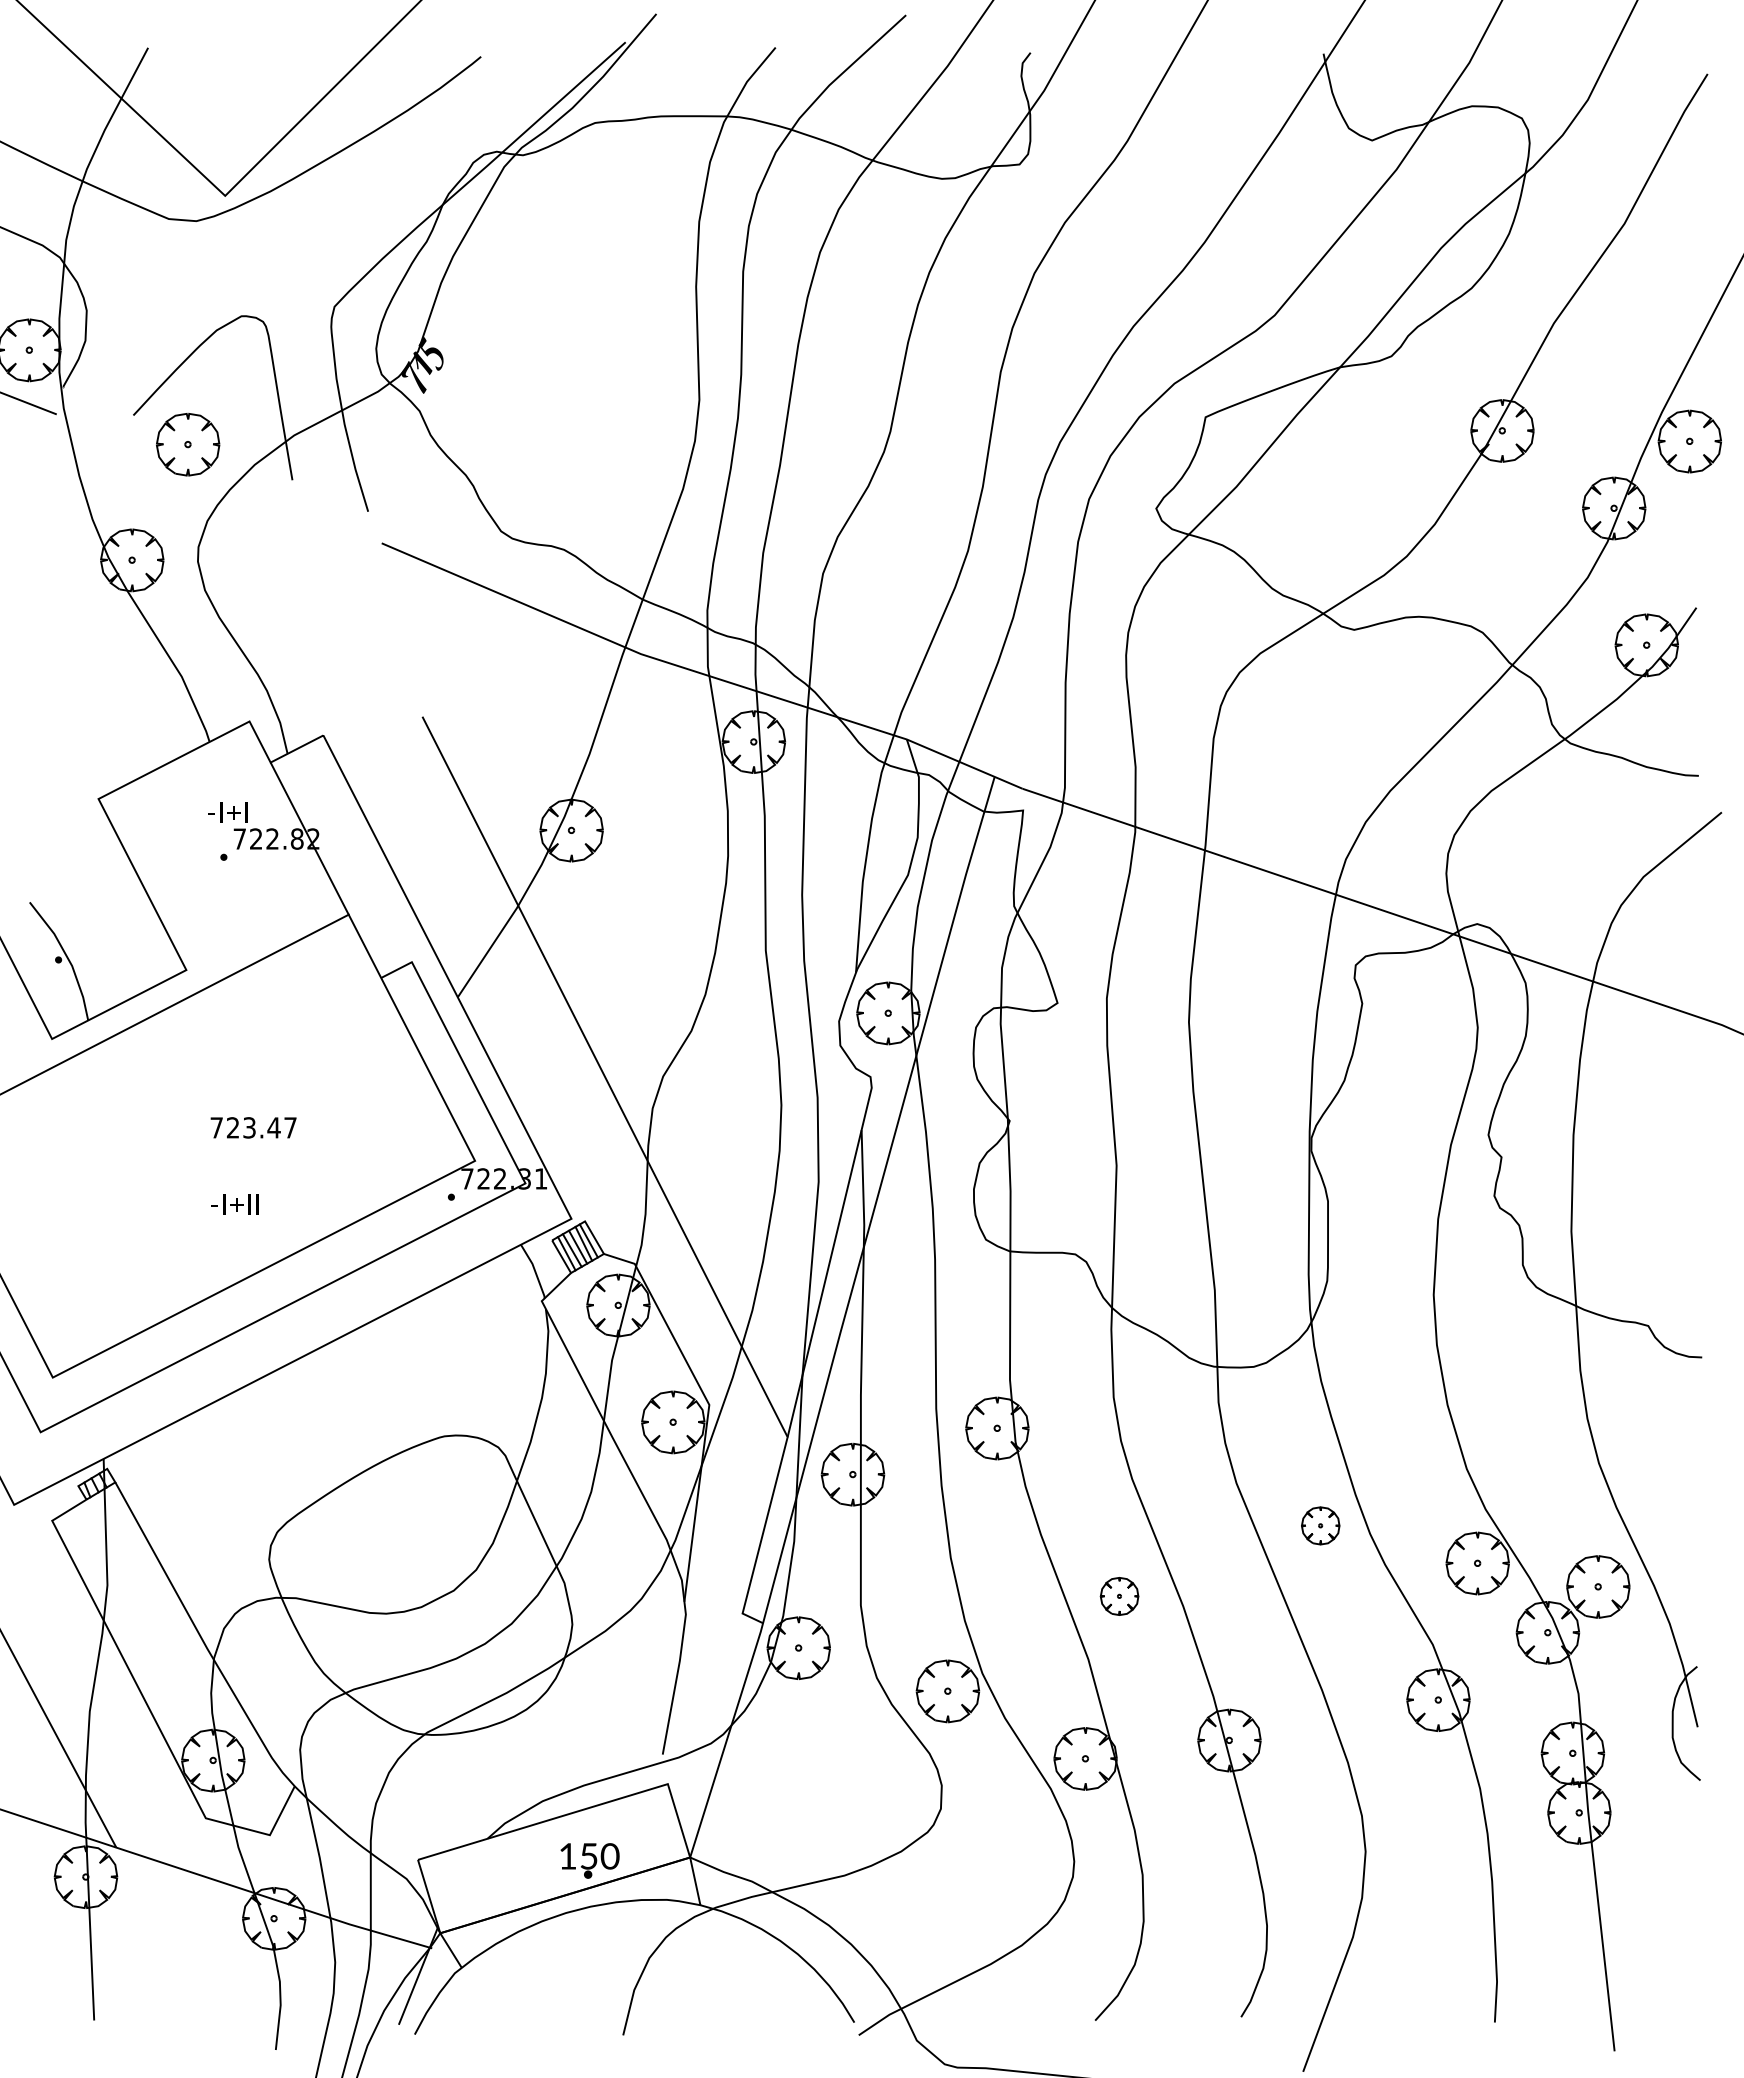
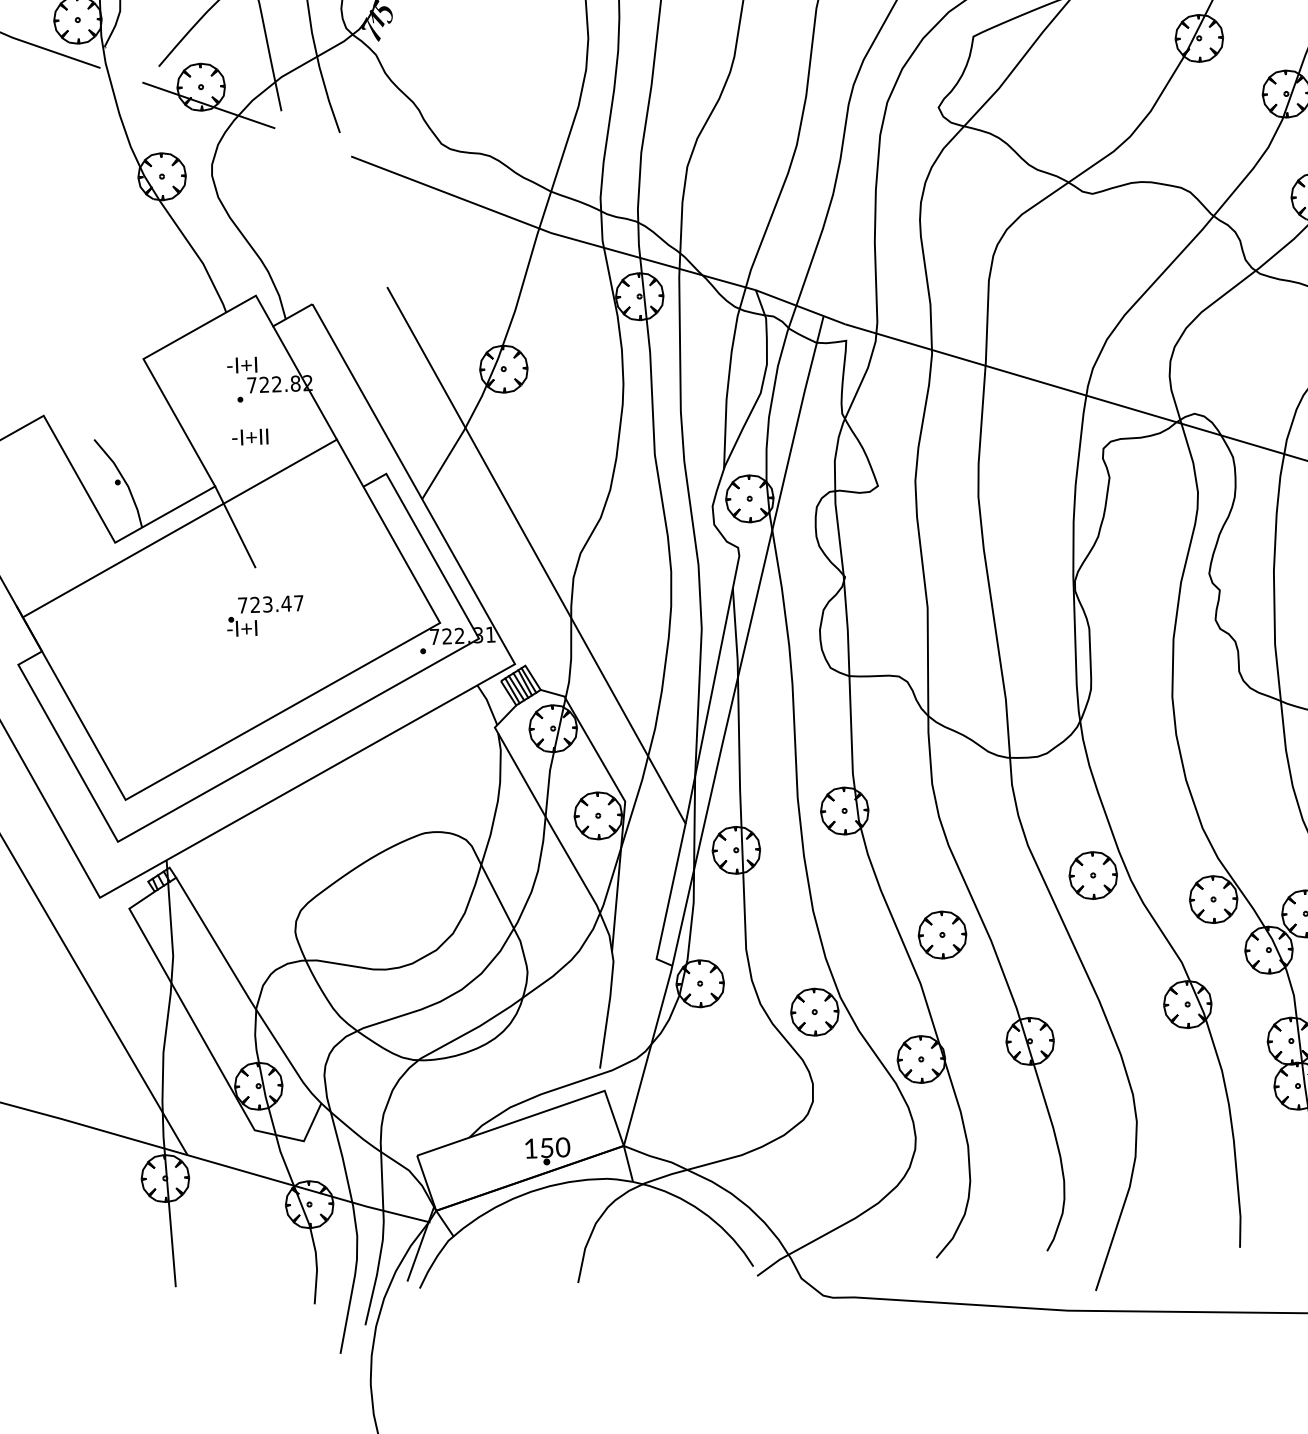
line: (197, 469) -> (209, 105), added
line: (210, 1024) -> (235, 527), added
part: (214, 1155) -> (241, 626), added
text: (234, 1204) -> (249, 437), moved
part: (1320, 1525) -> (1093, 875), size x1.67
part: (1119, 1596) -> (942, 935), size x1.67

